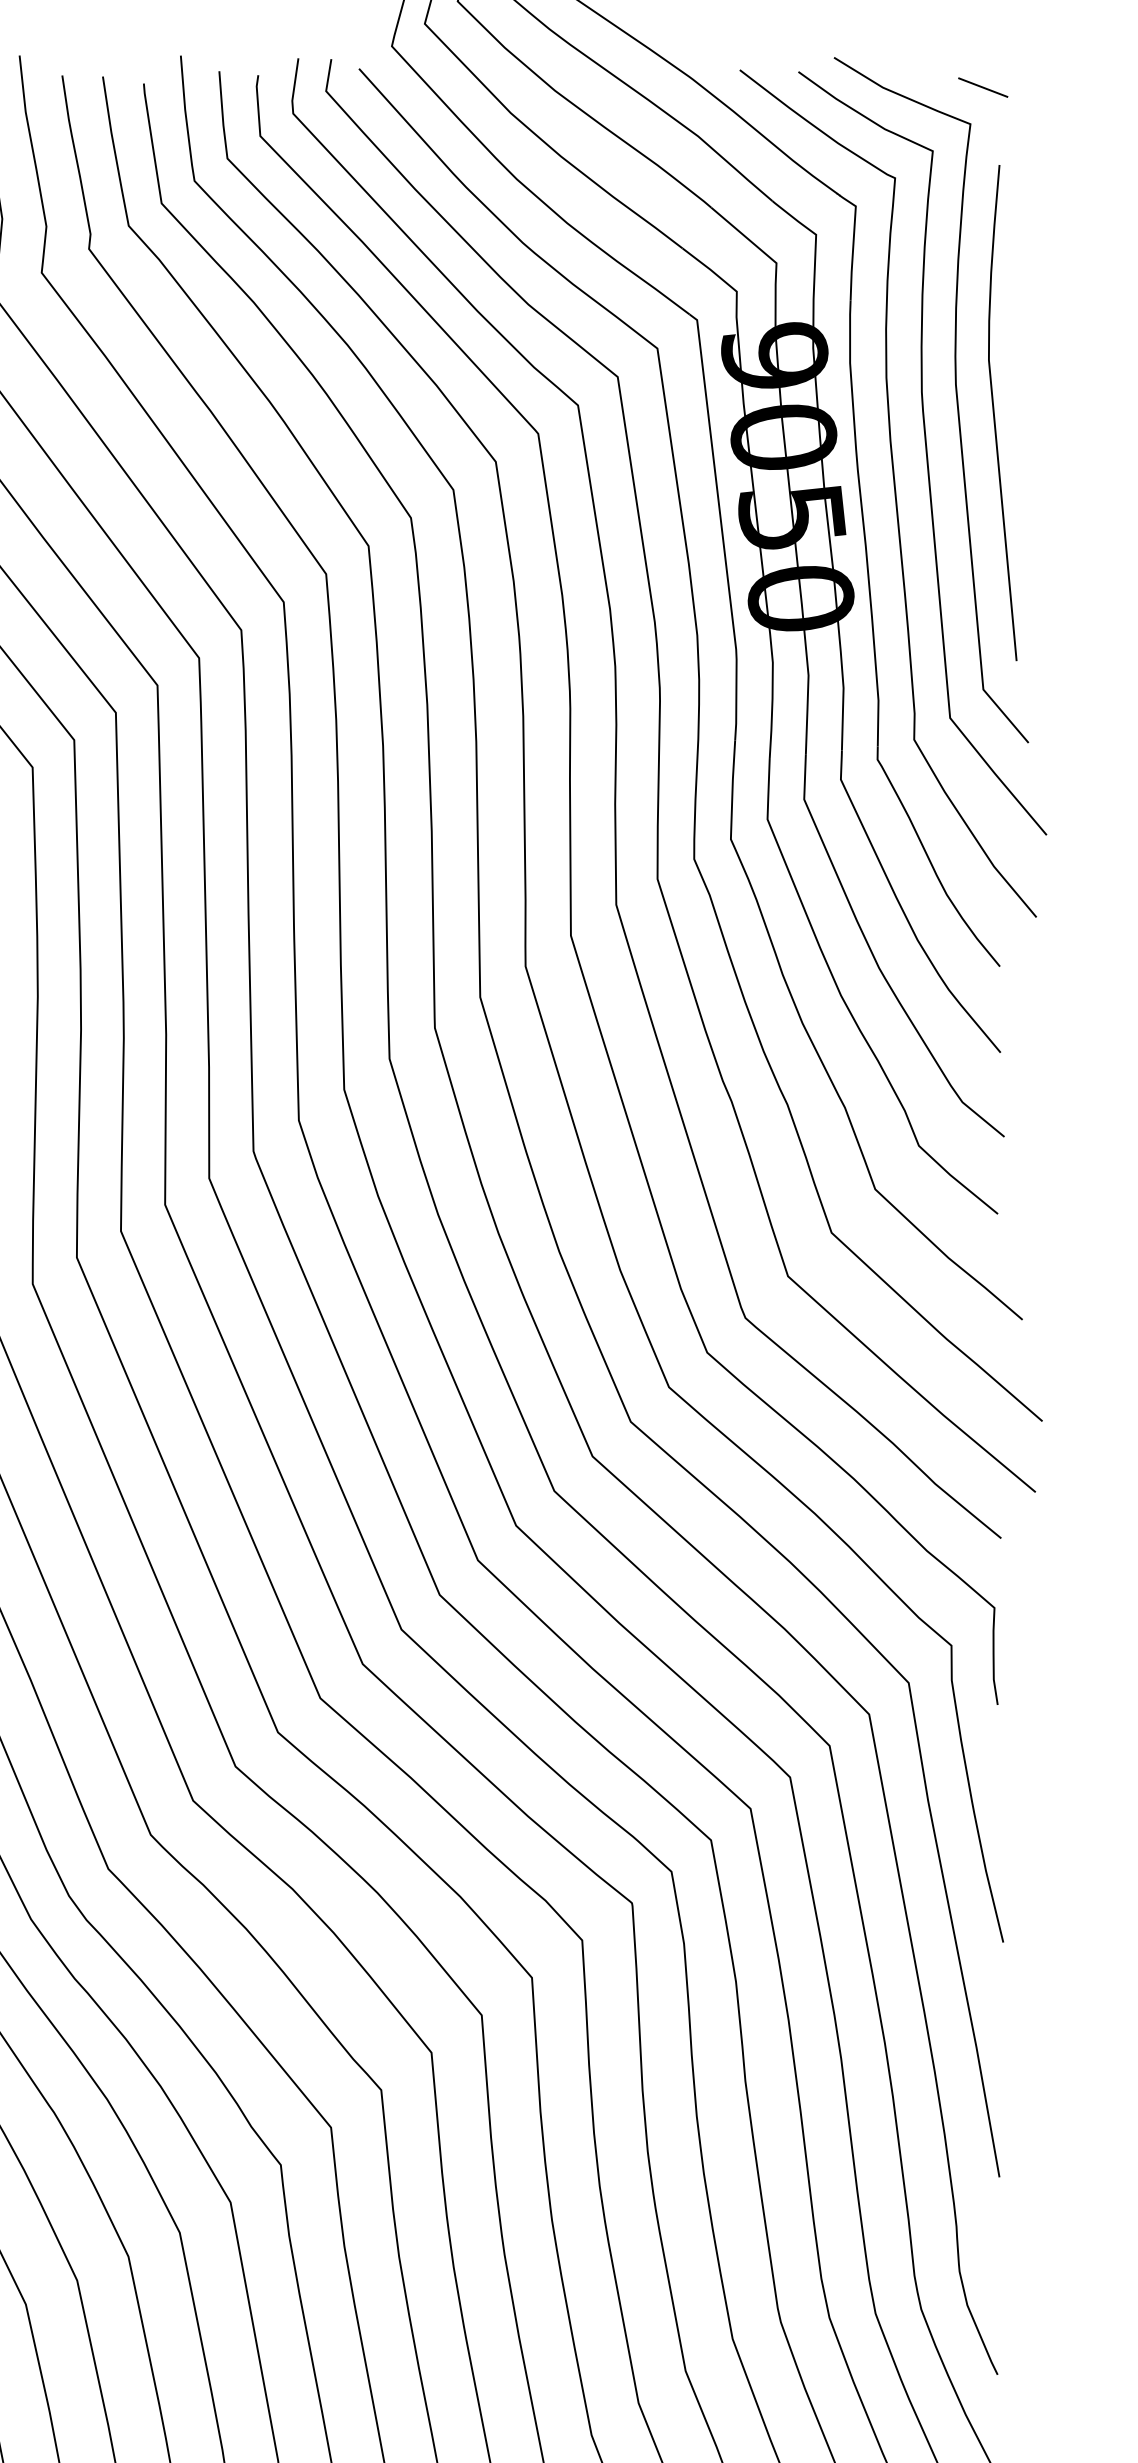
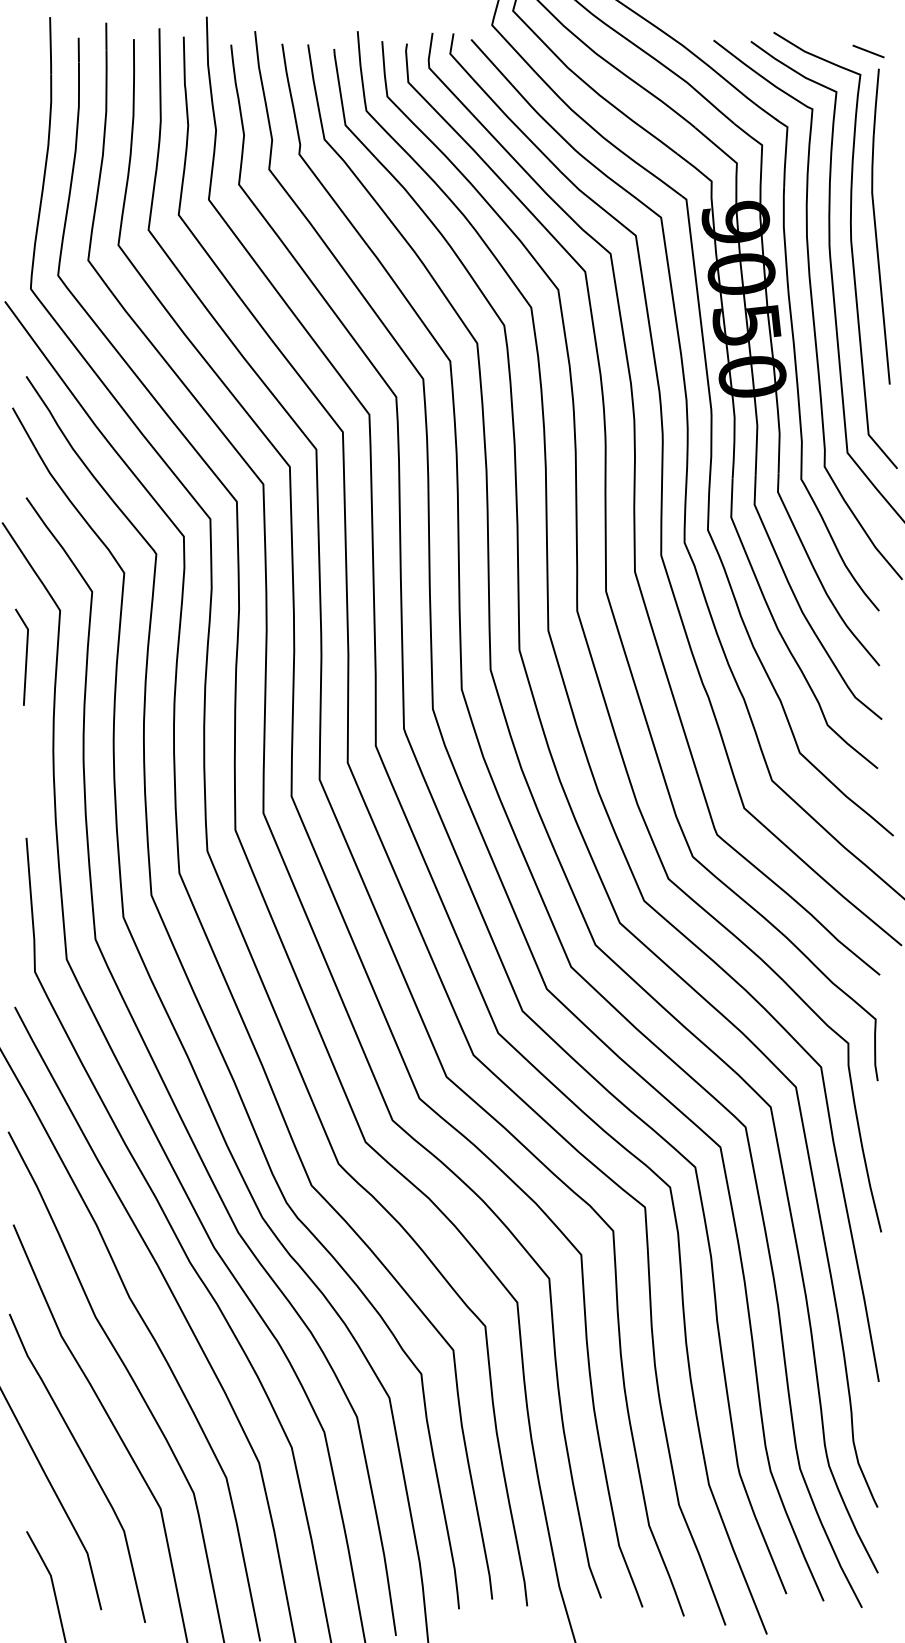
curve: (995, 412) -> (876, 226), moved

